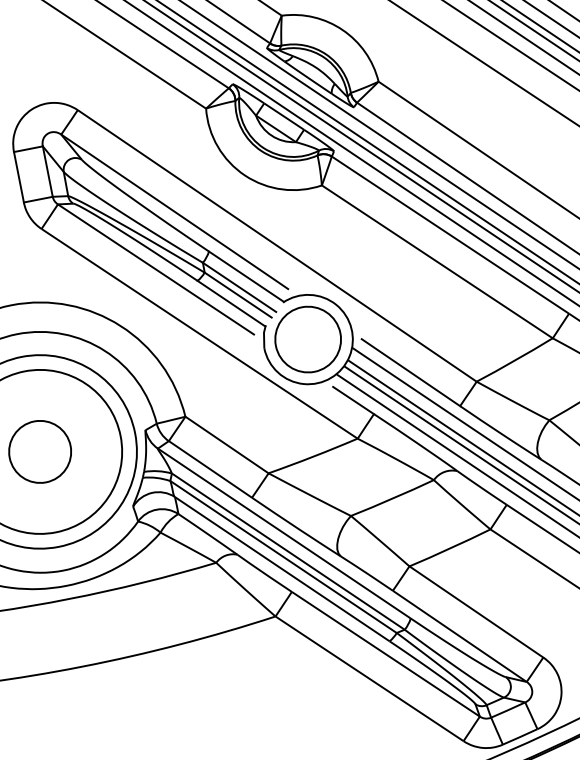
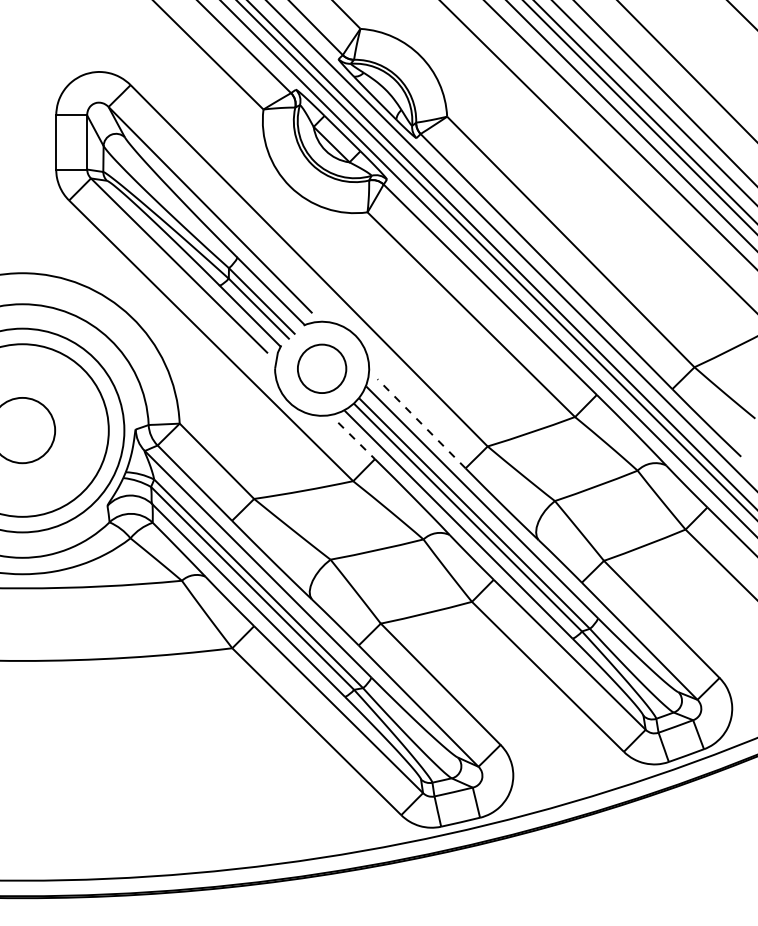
circle: (307, 339) -> (321, 368), size x0.7
line: (410, 372) -> (421, 423), solid -> dashed
line: (353, 400) -> (356, 440), solid -> dashed

